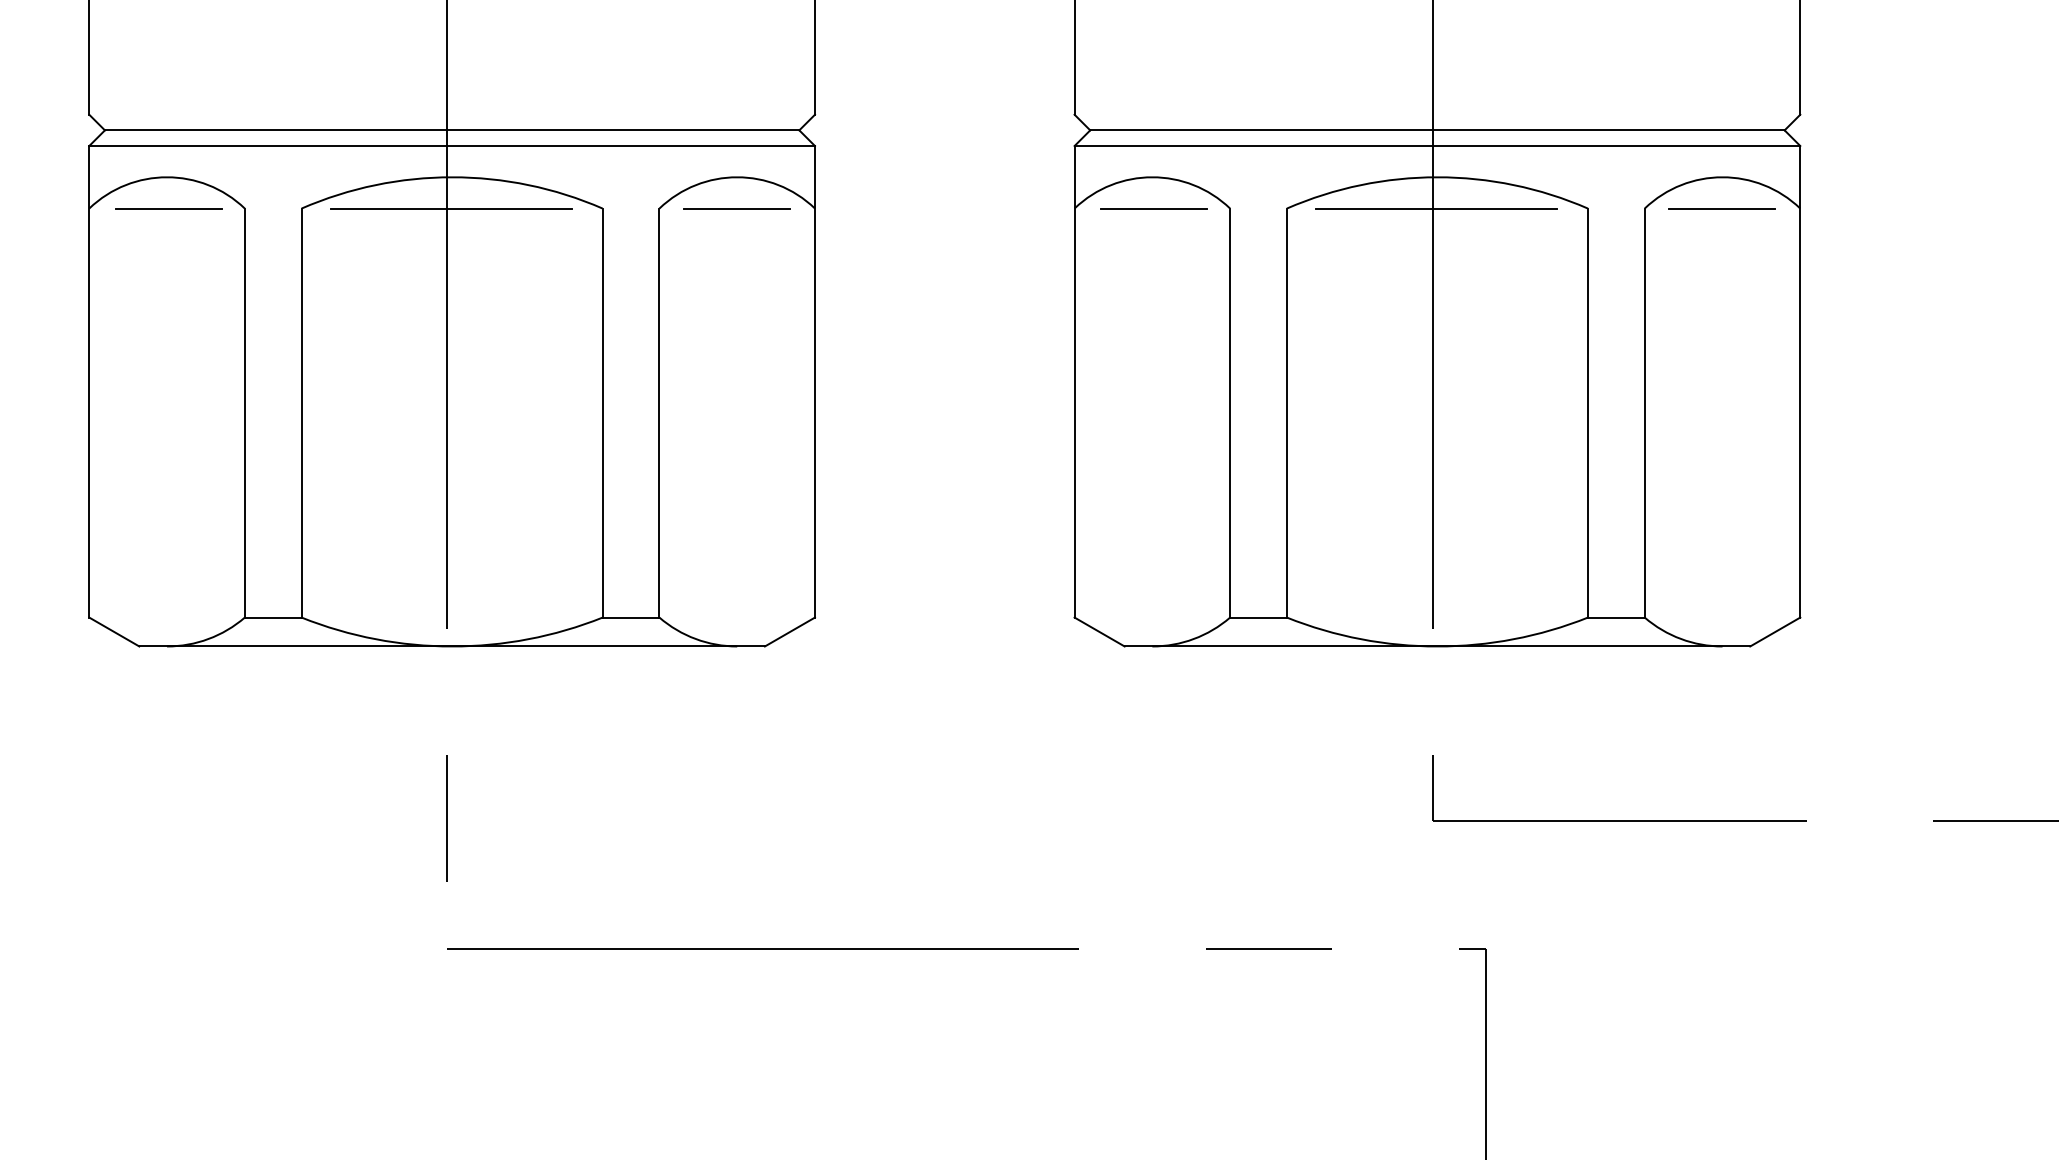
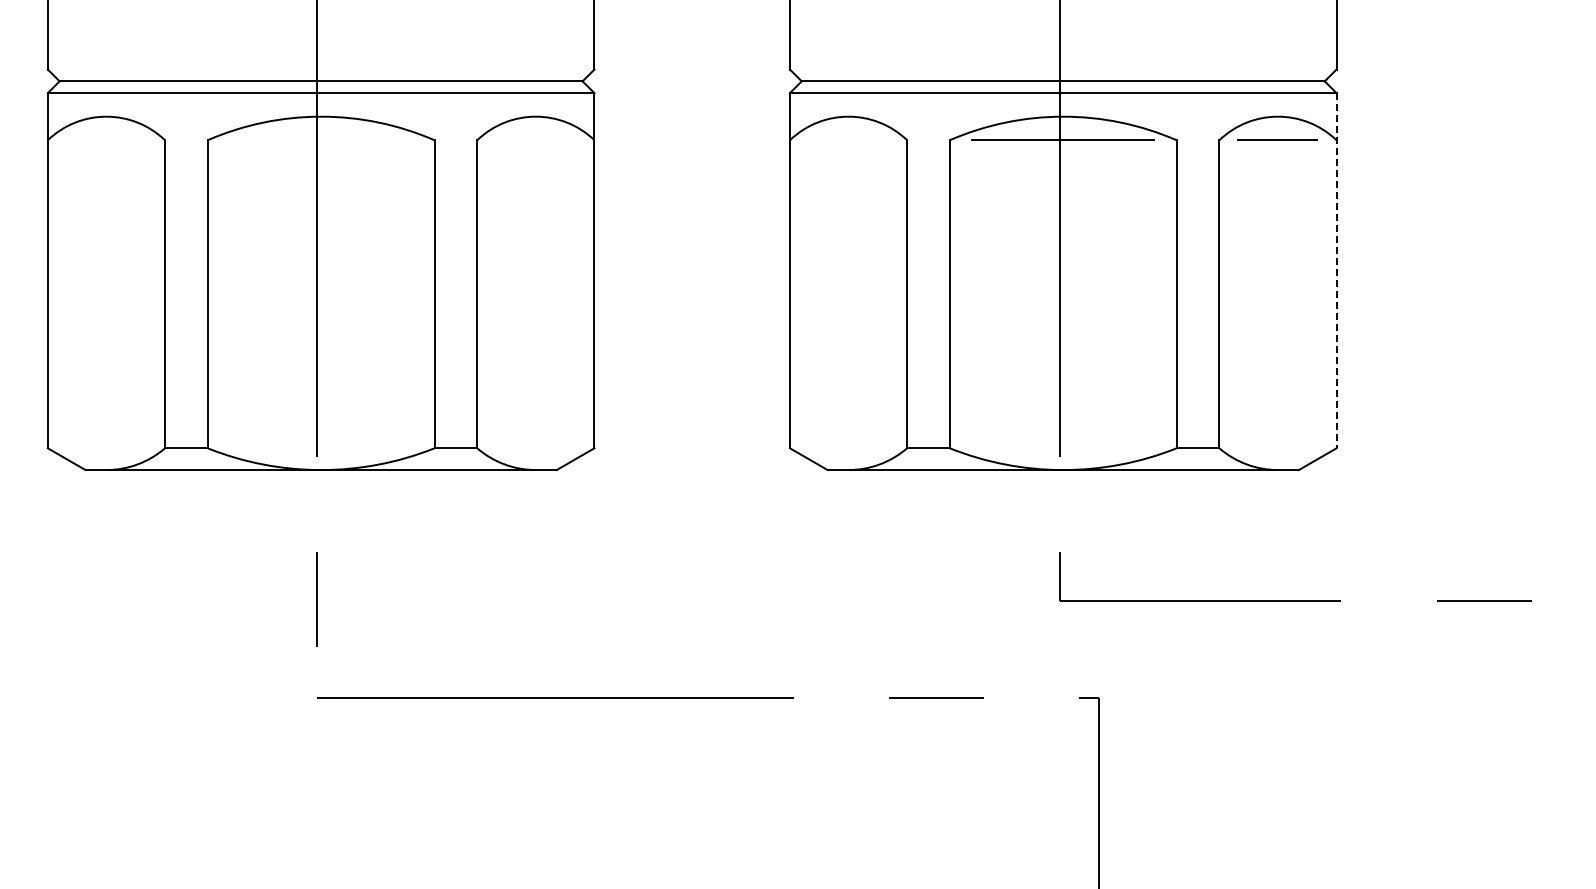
line: (168, 207) -> (107, 139), removed
line: (736, 207) -> (535, 139), removed
line: (451, 208) -> (320, 140), removed
line: (1153, 208) -> (849, 140), removed
line: (1800, 381) -> (1336, 270), solid -> dashed

